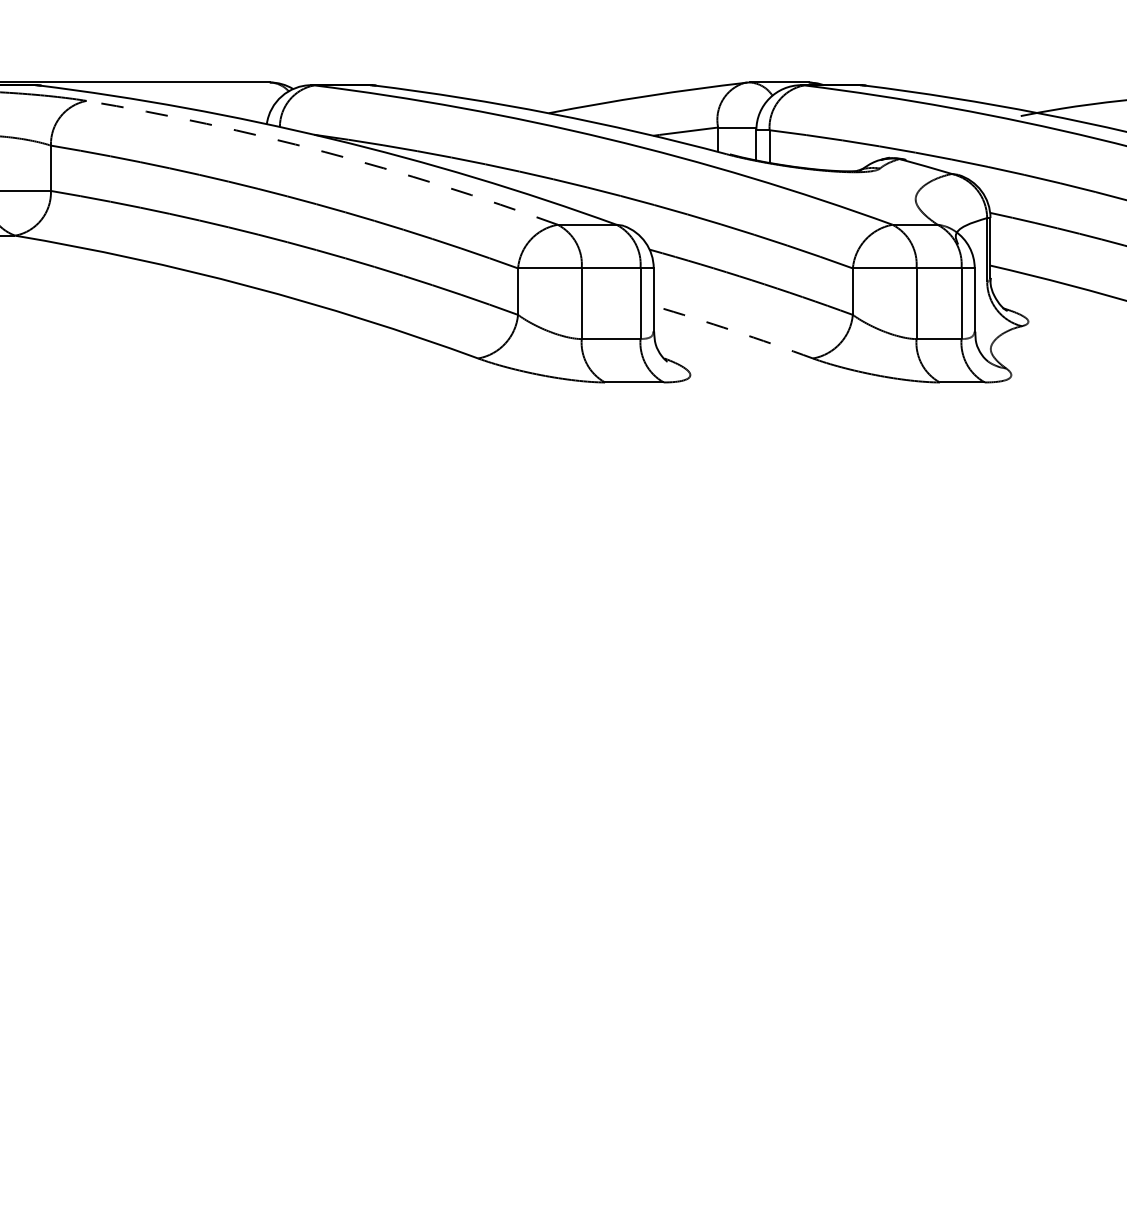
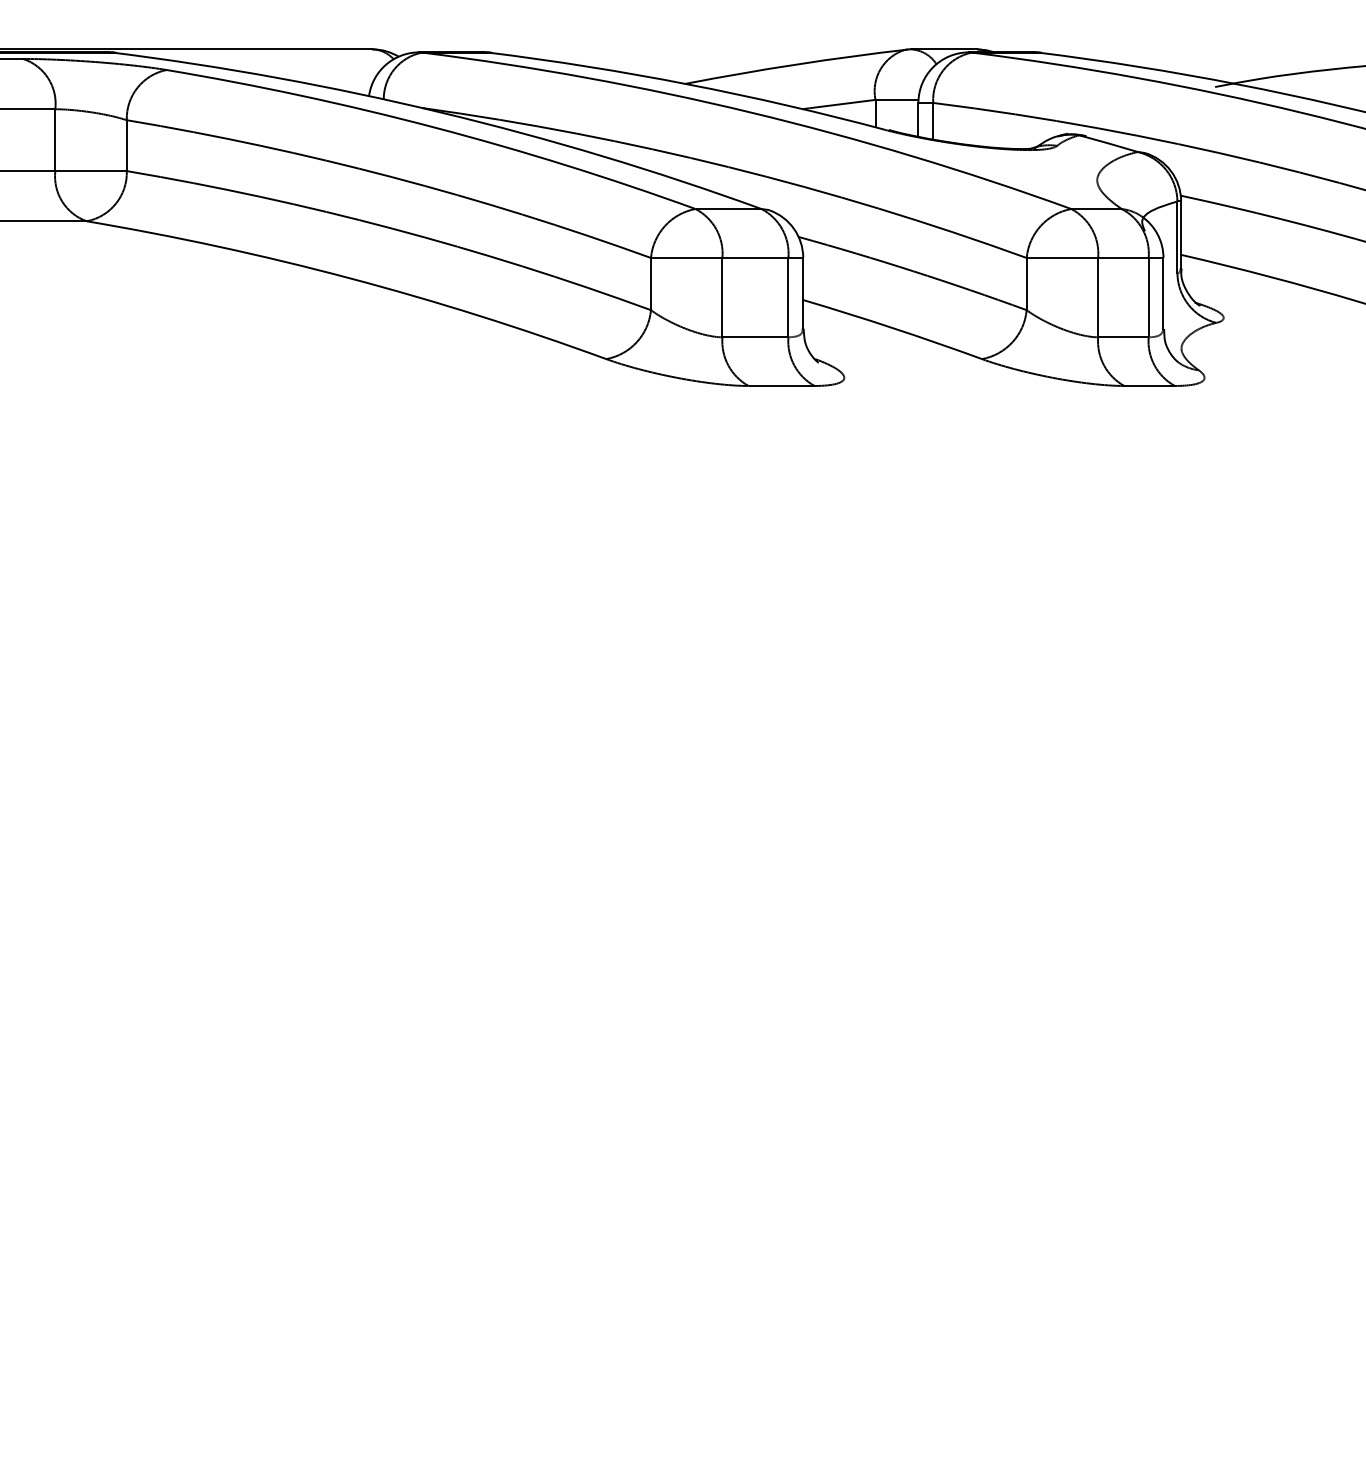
arc: (325, 152) -> (434, 127), dashed -> solid
arc: (734, 331) -> (893, 328), dashed -> solid

